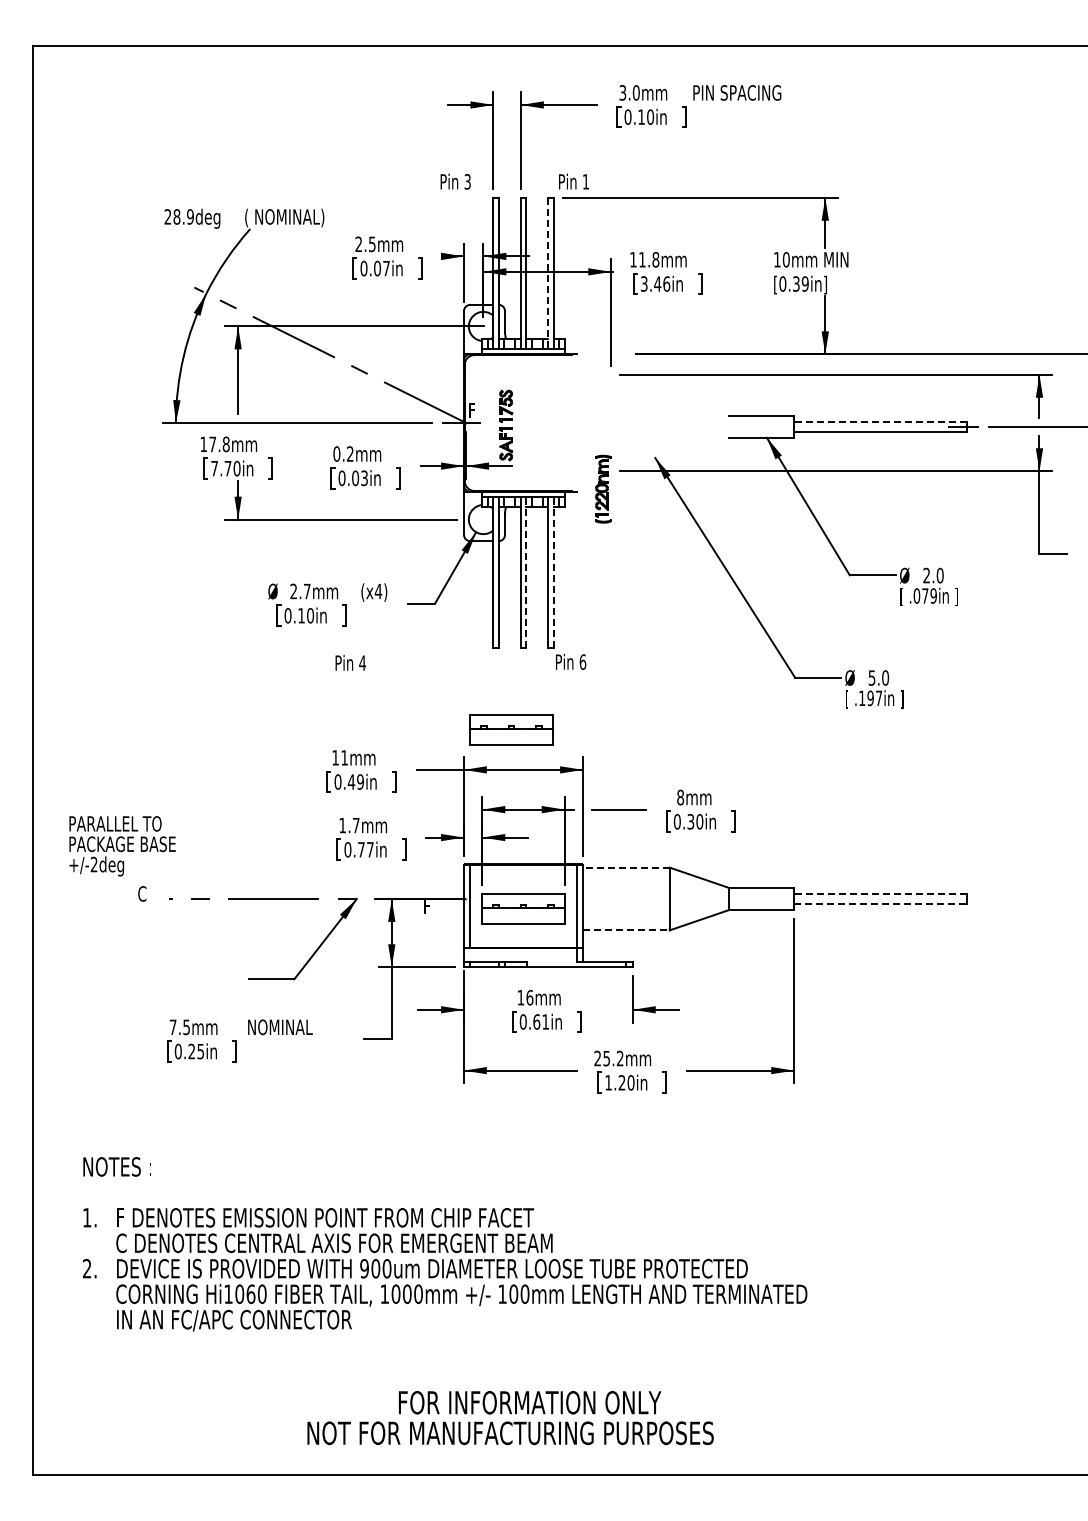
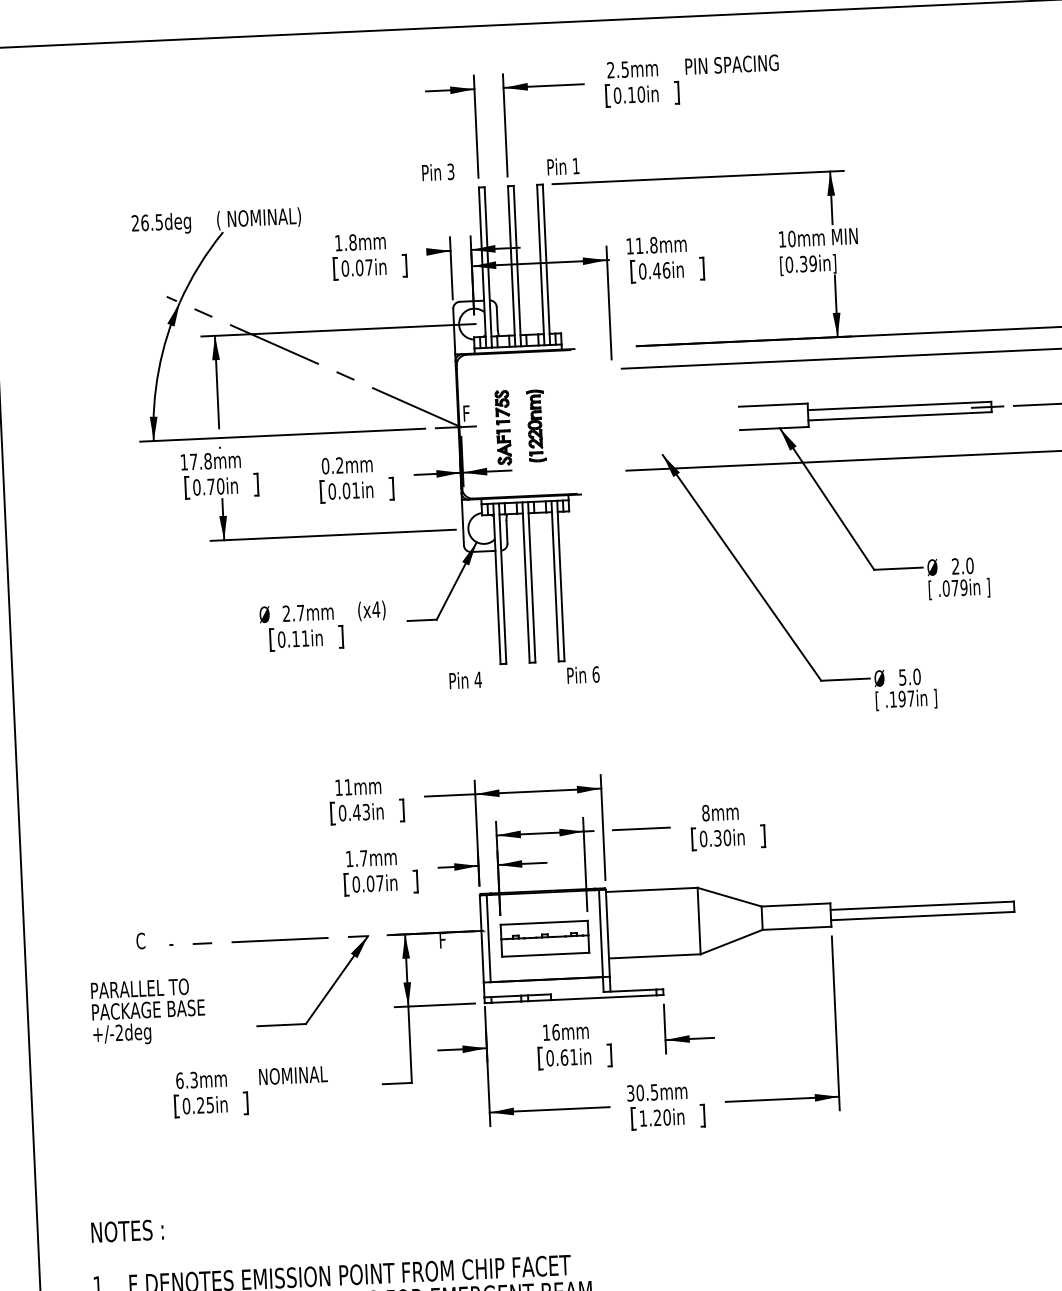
text: (629, 92) -> (617, 69), 3.0mm -> 2.5mm
text: (183, 216) -> (151, 222), 28.9deg -> 26.5deg
text: (365, 244) -> (345, 243), 2.5mm -> 1.8mm
line: (548, 273) -> (540, 264), dashed -> solid
text: (643, 283) -> (641, 270), 3.46in -> 0.46in
line: (880, 421) -> (899, 405), dashed -> solid
text: (214, 468) -> (196, 487), 7.70in -> 0.70in
text: (364, 478) -> (355, 490), 0.03in -> 0.01in
part: (603, 488) -> (536, 425), moved
line: (526, 572) -> (531, 582), dashed -> solid
line: (553, 572) -> (560, 581), dashed -> solid
text: (310, 615) -> (305, 638), 0.10in -> 0.11in
text: (350, 662) -> (465, 679), moved
part: (511, 729) -> (523, 749), removed
text: (360, 781) -> (366, 811), 0.49in -> 0.43in
text: (122, 846) -> (148, 1012), moved
text: (361, 849) -> (370, 883), 0.77in -> 0.07in
line: (625, 867) -> (650, 889), dashed -> solid
line: (880, 894) -> (922, 906), dashed -> solid
line: (880, 903) -> (922, 915), dashed -> solid
line: (626, 930) -> (654, 956), dashed -> solid
text: (179, 1027) -> (186, 1080), 7.5mm -> 6.3mm
text: (608, 1058) -> (642, 1092), 25.2mm -> 30.5mm

